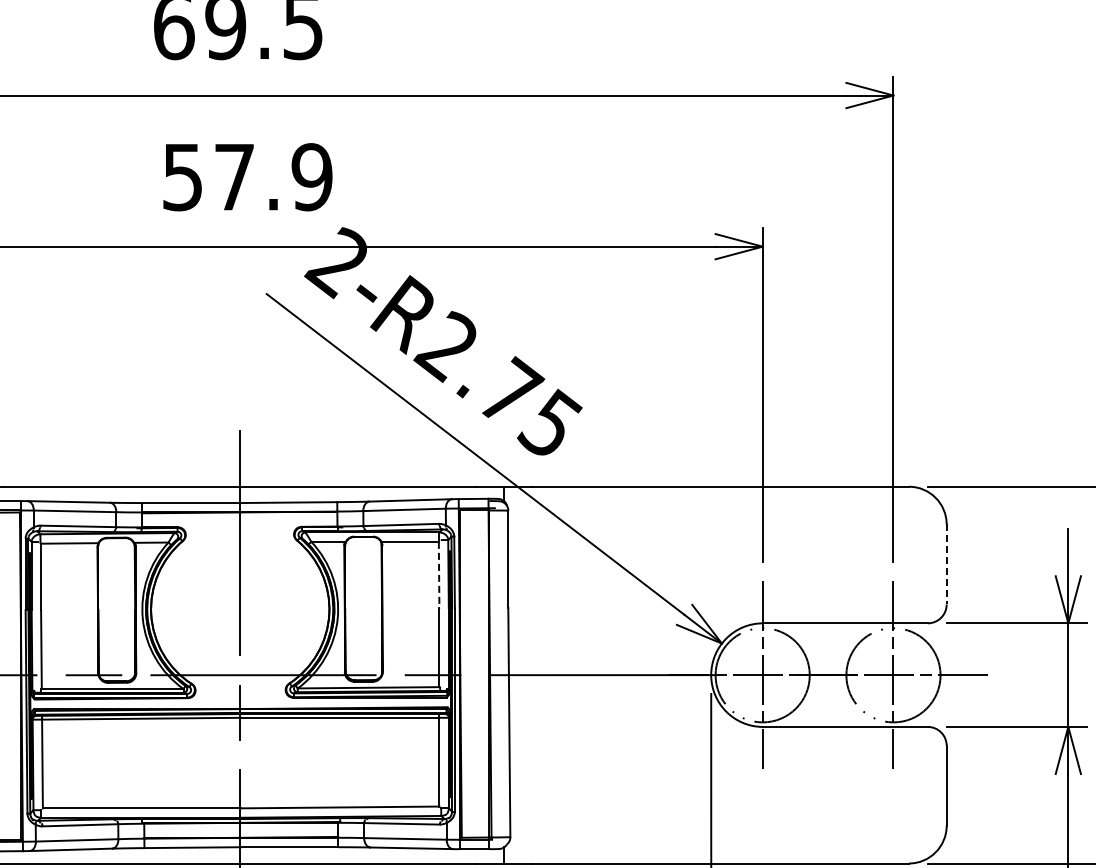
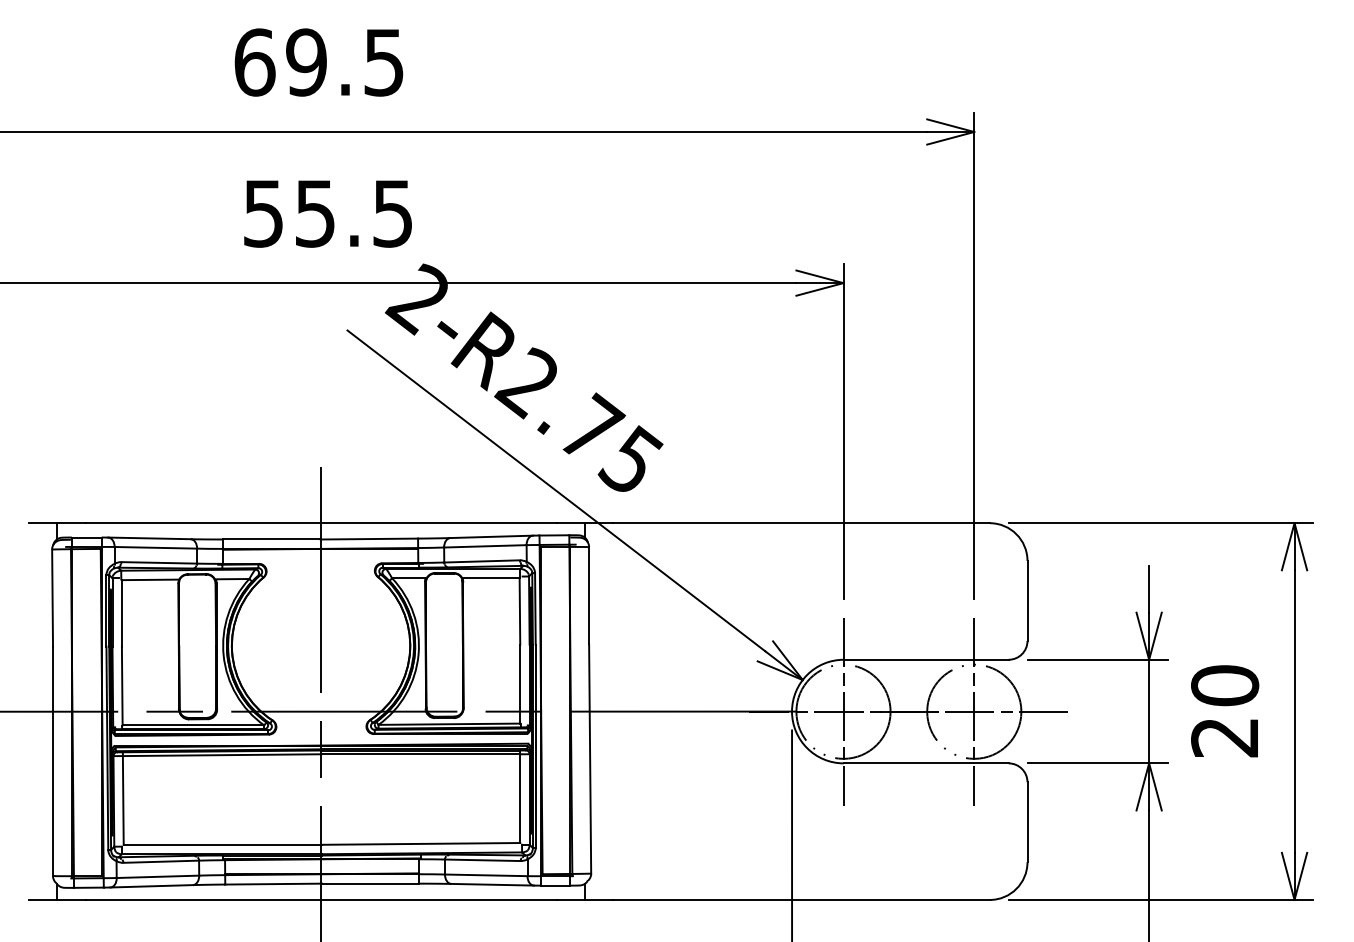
text: (273, 177) -> (354, 213), 57.9 -> 55.5
line: (946, 565) -> (1027, 601), dashed -> solid
line: (438, 576) -> (519, 612), dashed -> solid

